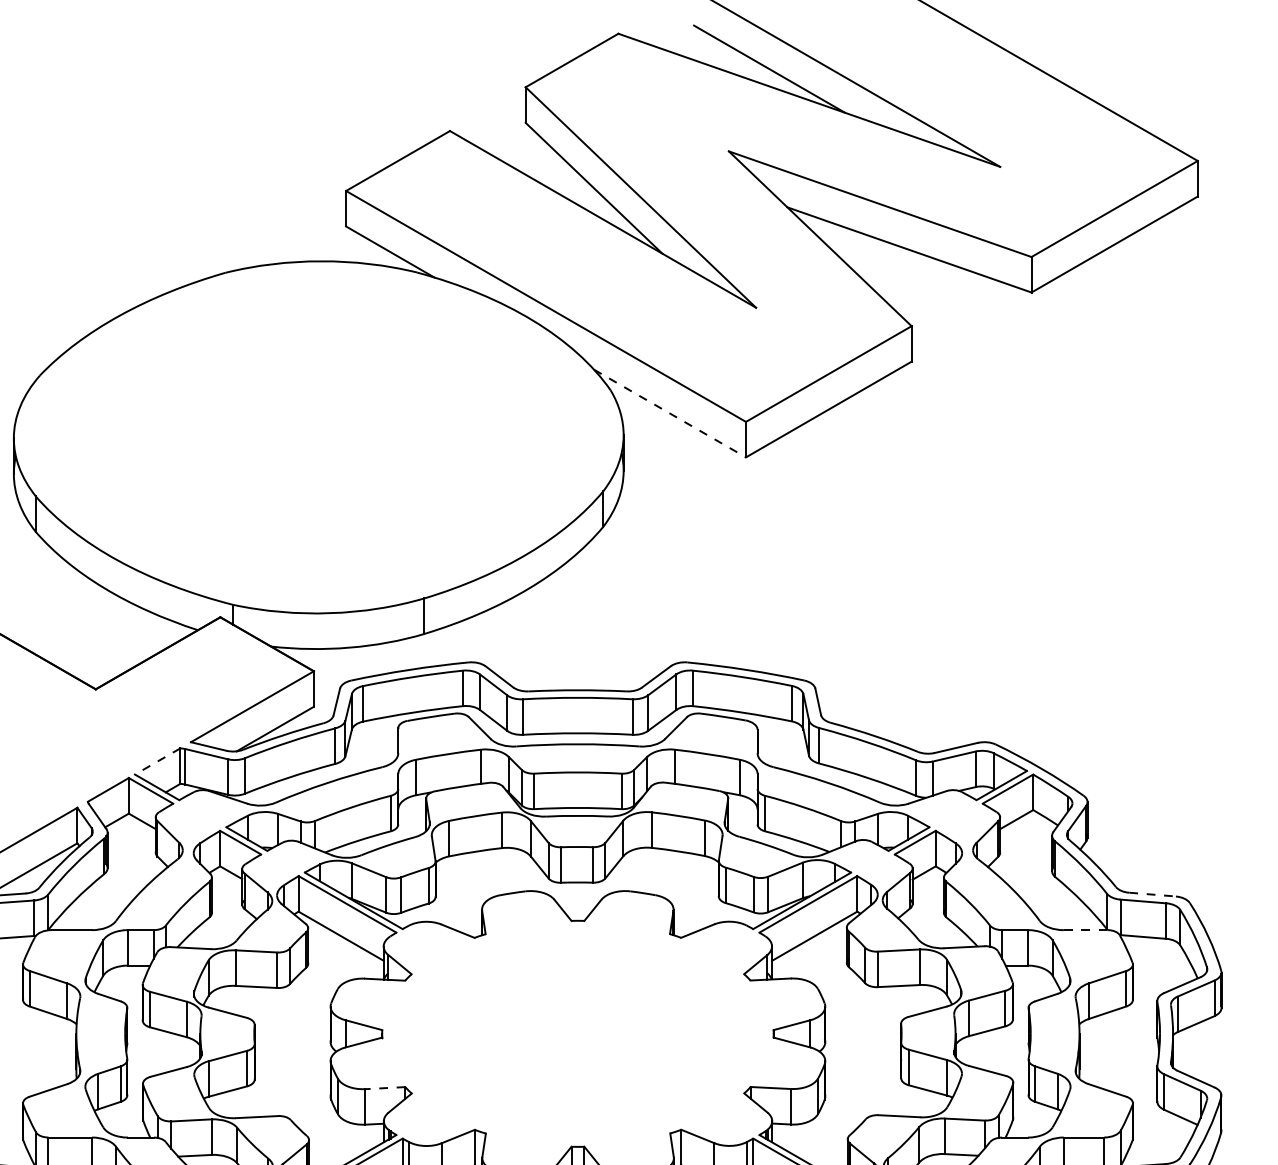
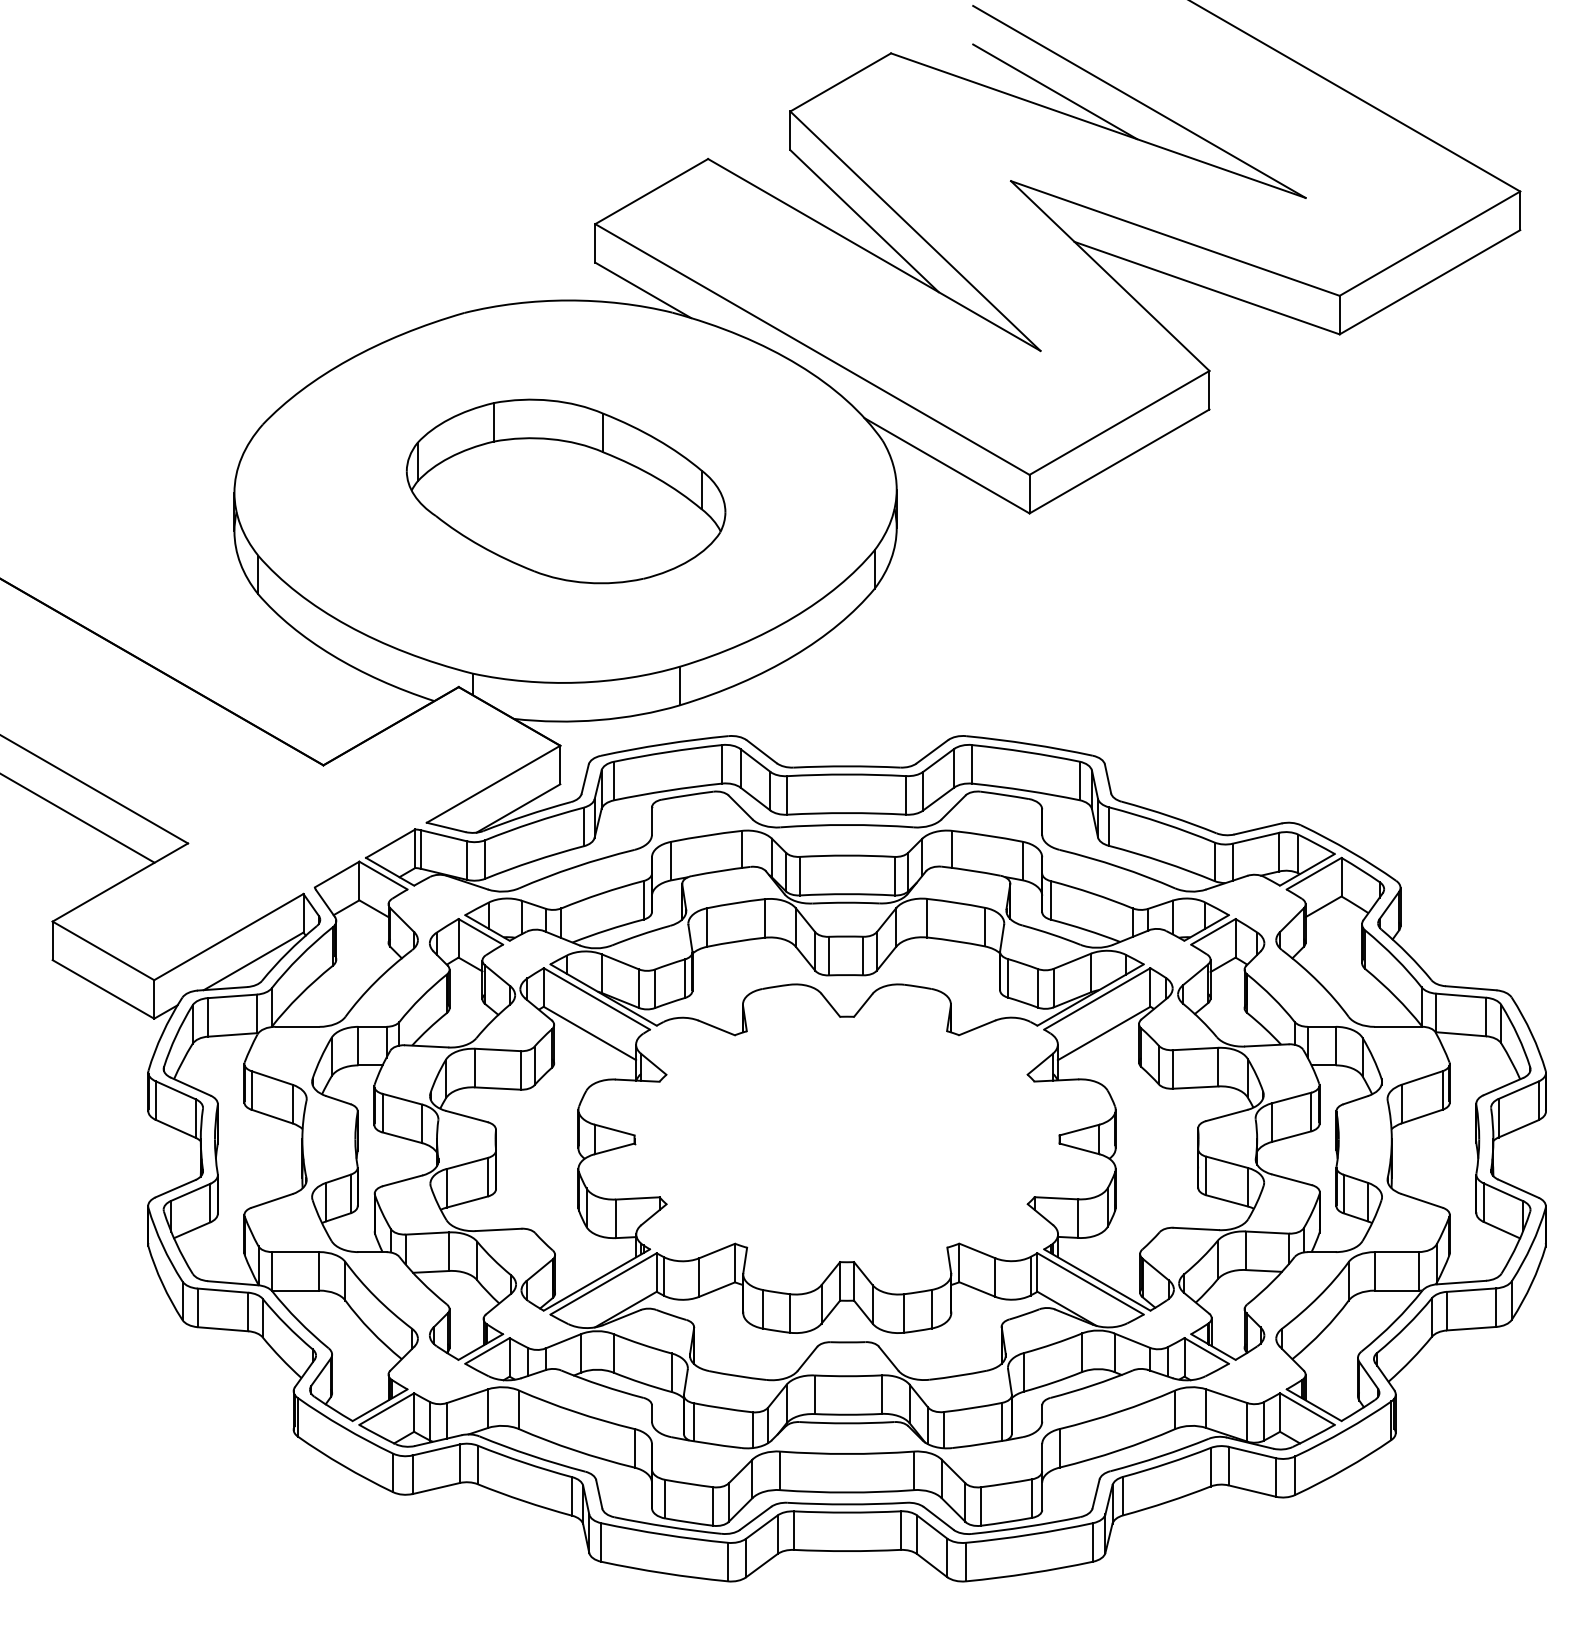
line: (670, 414) -> (947, 466), dashed -> solid
part: (318, 437) -> (565, 491), added
line: (157, 761) -> (390, 843), dashed -> solid
line: (1152, 894) -> (1471, 988), dashed -> solid
line: (1085, 929) -> (1398, 1026), dashed -> solid
line: (384, 1088) -> (637, 1198), dashed -> solid

